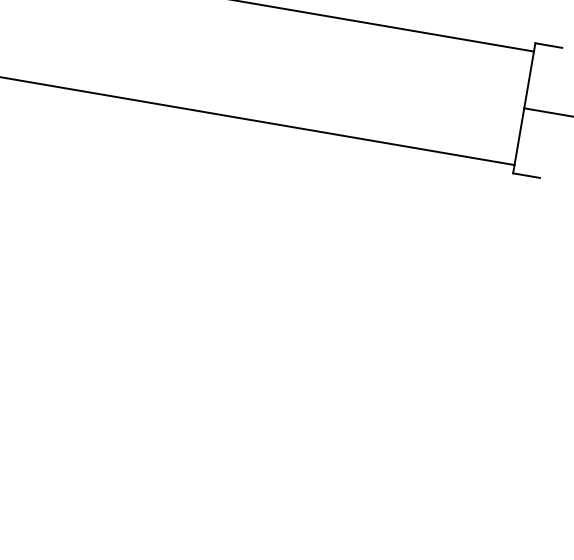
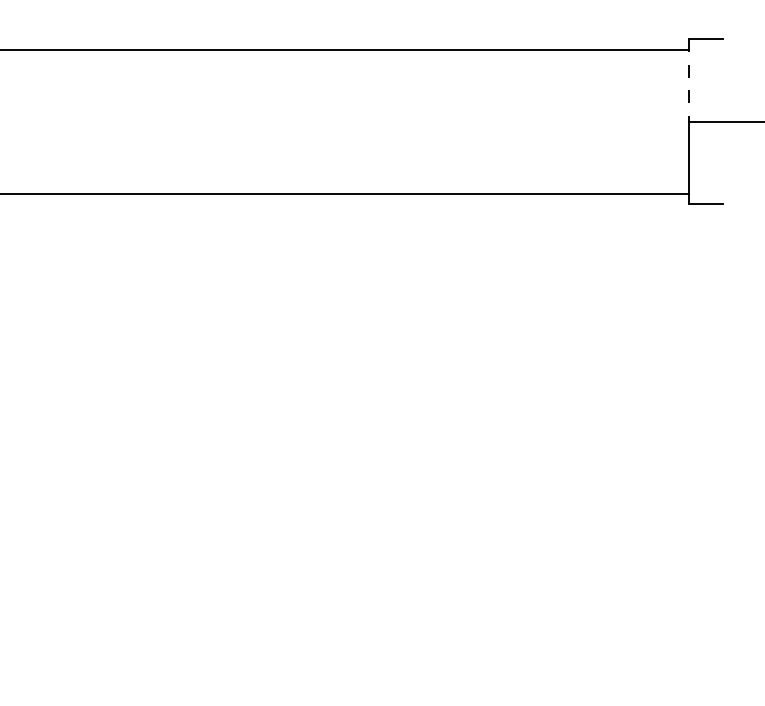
line: (529, 75) -> (688, 80), solid -> dashed

